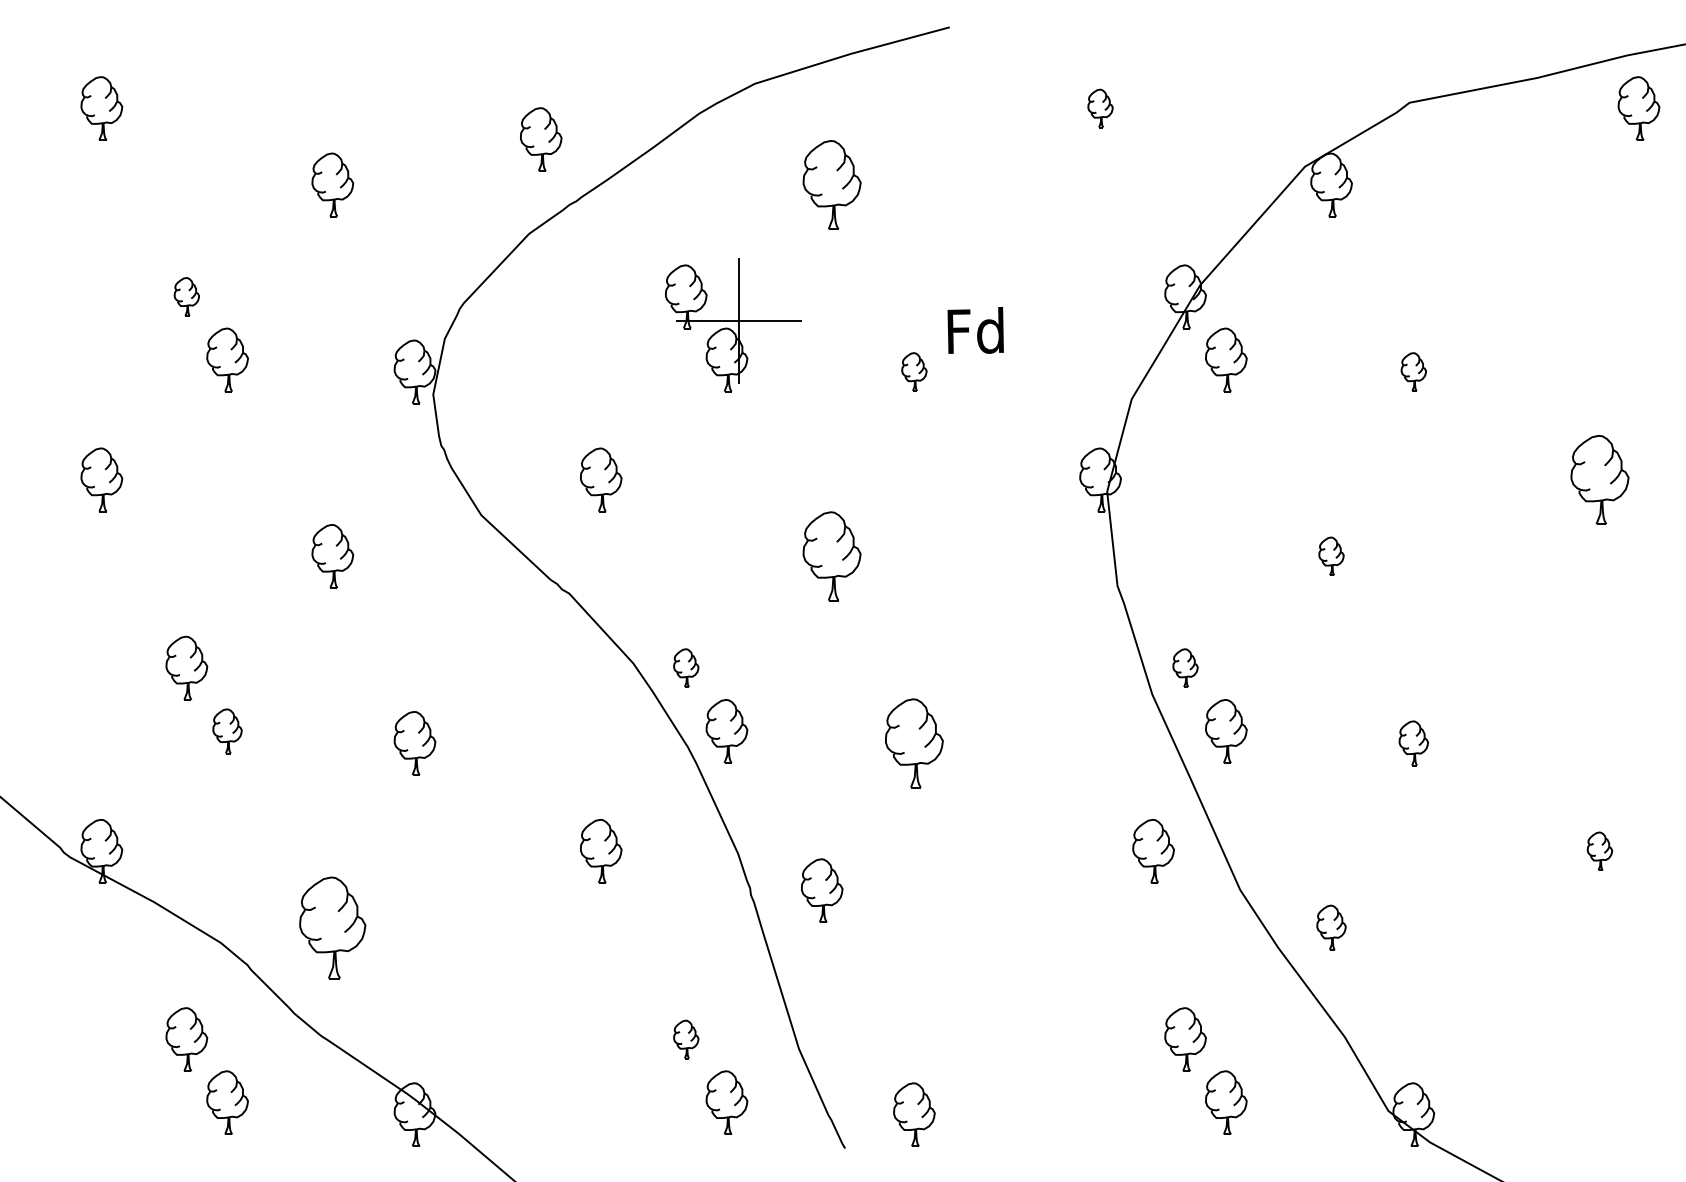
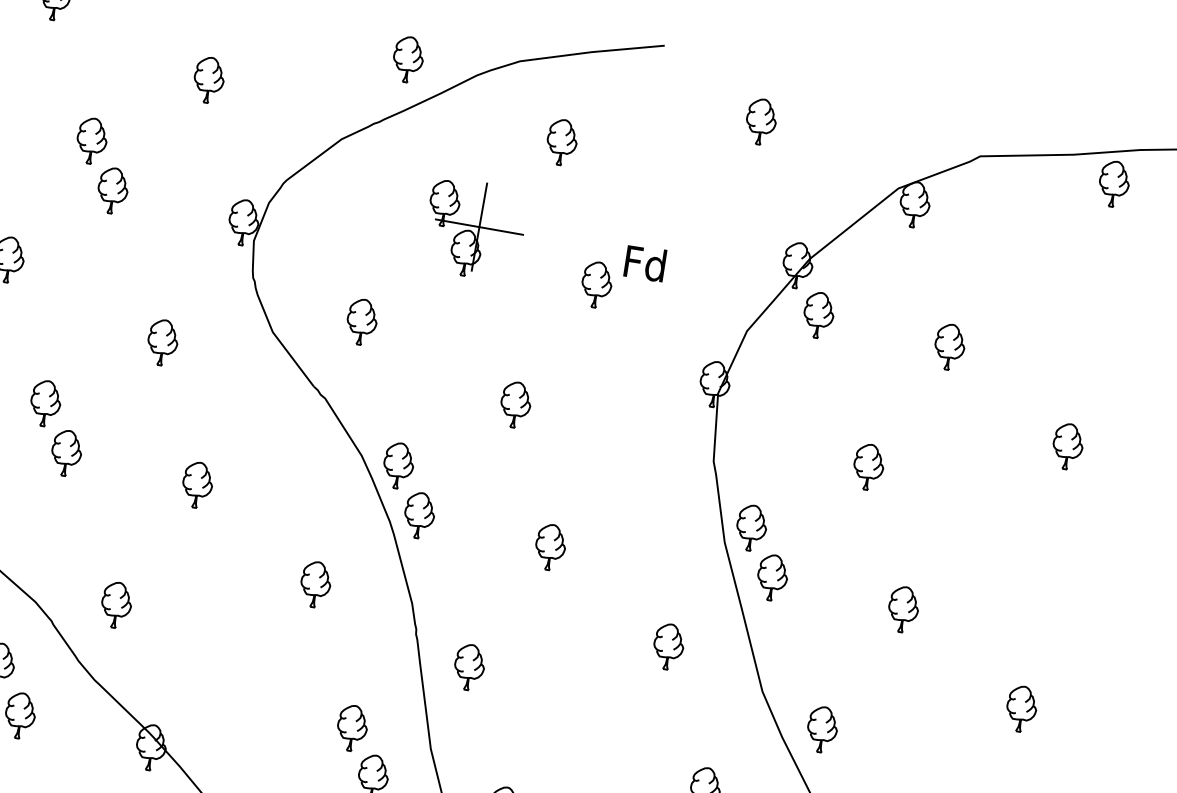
part: (1100, 108) -> (761, 121), size x1.67
part: (1638, 108) -> (1113, 184), moved
part: (541, 139) -> (408, 59), moved
part: (832, 184) -> (562, 142), size x0.71
part: (186, 296) -> (91, 140), size x1.67
part: (914, 371) -> (596, 284), size x1.67
part: (1413, 371) -> (949, 346), size x1.67
part: (1599, 479) -> (1067, 446), size x0.71
part: (832, 556) -> (515, 405), size x0.71
part: (1331, 556) -> (868, 467), size x1.67
part: (686, 667) -> (398, 465), size x1.67
part: (1185, 667) -> (751, 527), size x1.67
part: (227, 731) -> (66, 453), size x1.43
part: (914, 743) -> (550, 547), size x0.71
part: (1413, 743) -> (903, 609), size x1.43
part: (1153, 851) -> (668, 647), moved
part: (1599, 851) -> (1021, 709), size x1.67
part: (822, 890) -> (469, 667), moved
part: (332, 927) -> (116, 605), size x0.62
part: (1331, 927) -> (822, 729), size x1.43
part: (686, 1039) -> (352, 728), size x1.67

